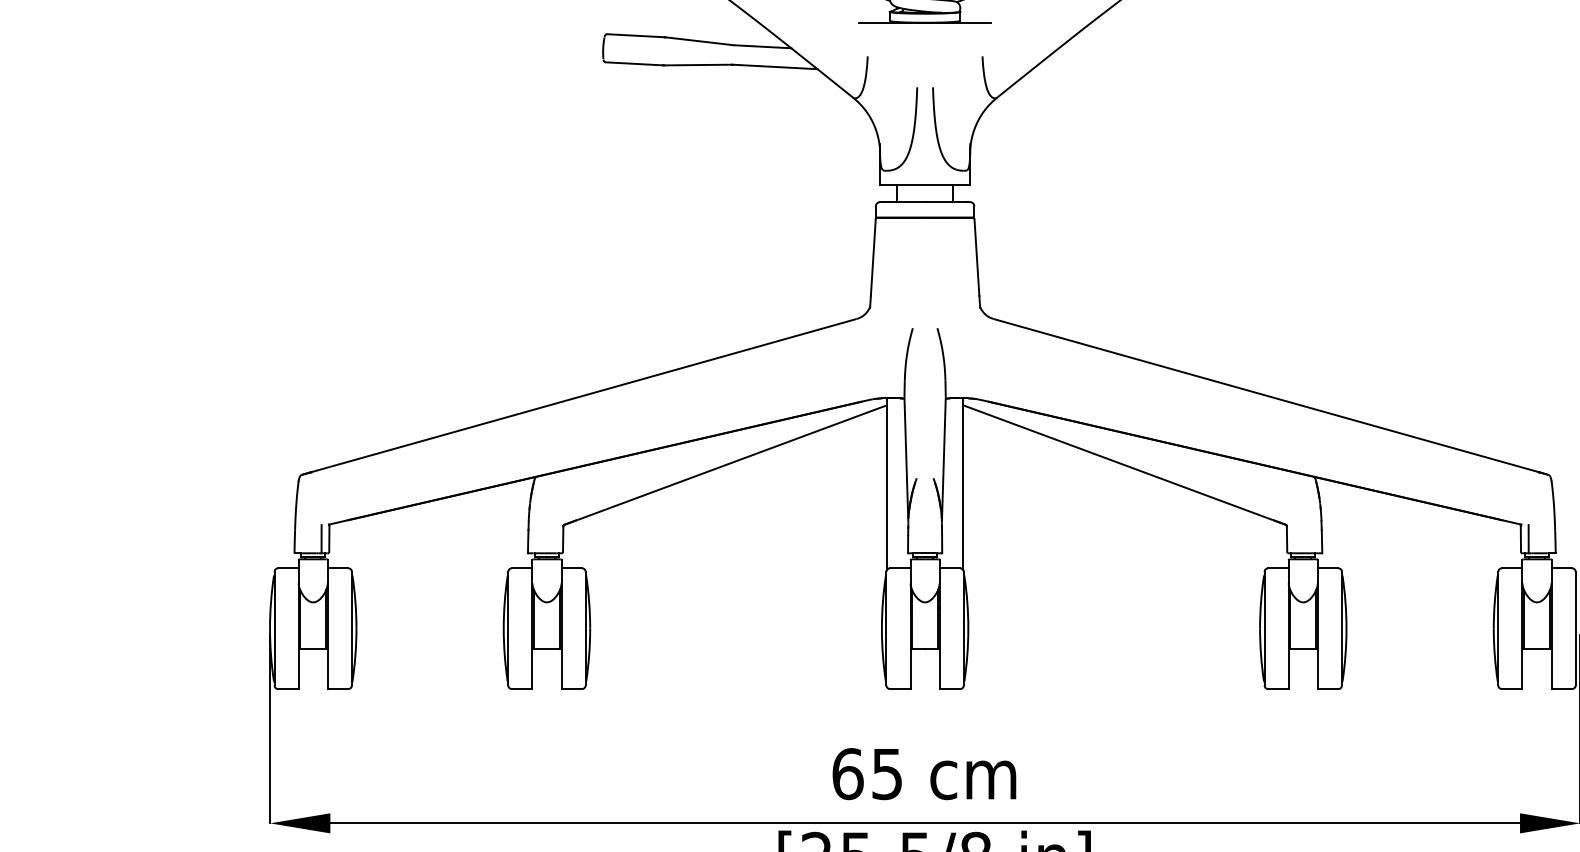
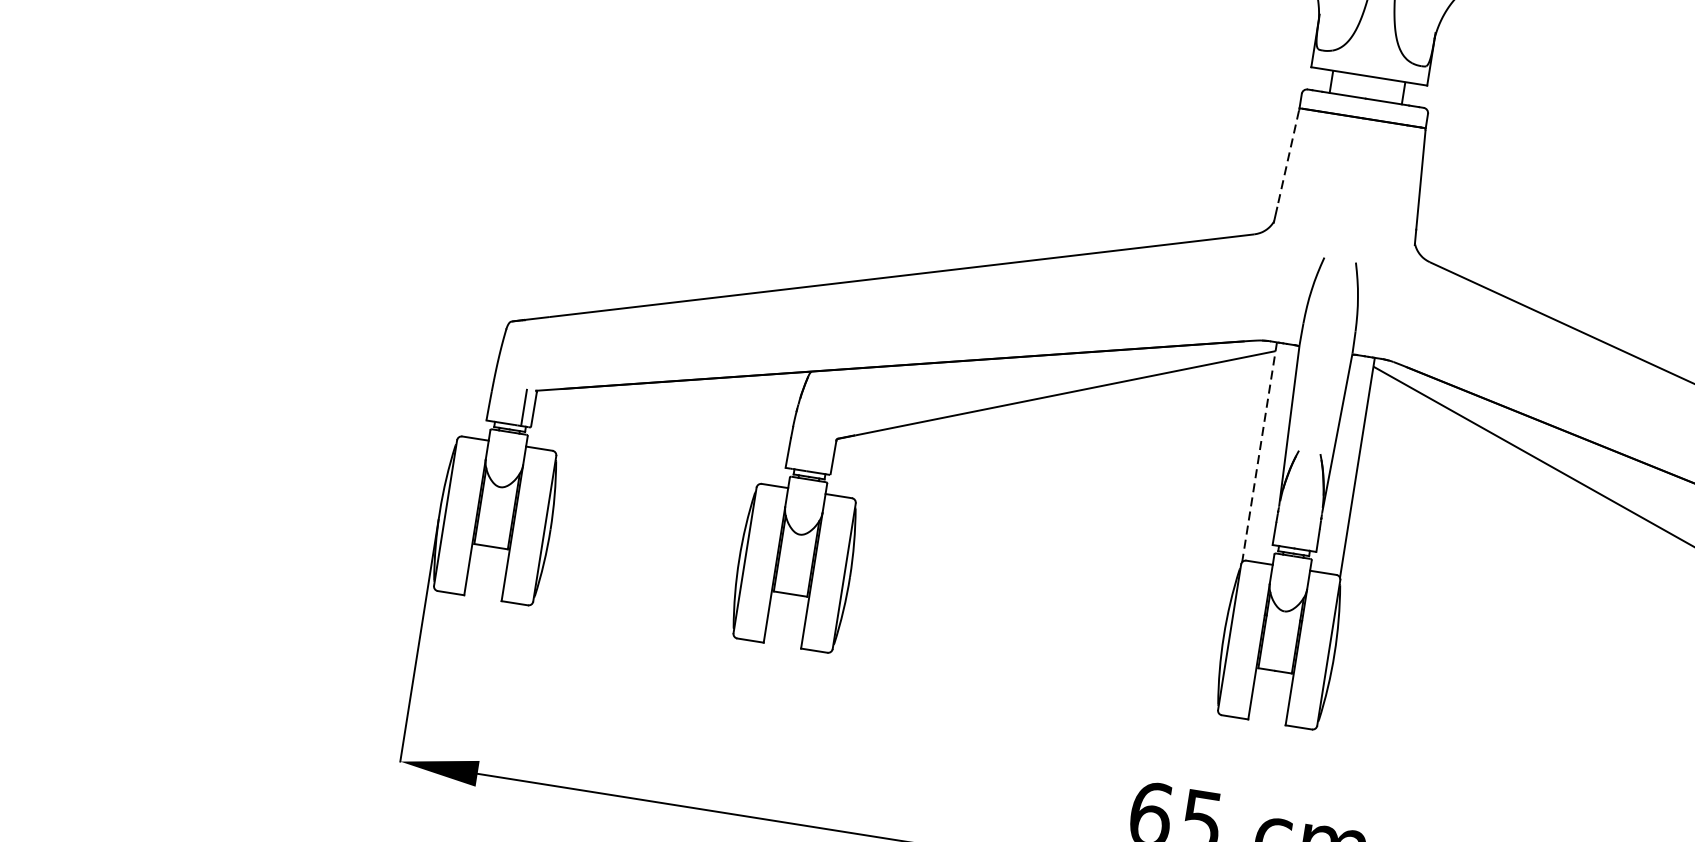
line: (873, 258) -> (1288, 160), solid -> dashed
line: (886, 484) -> (1258, 452), solid -> dashed

